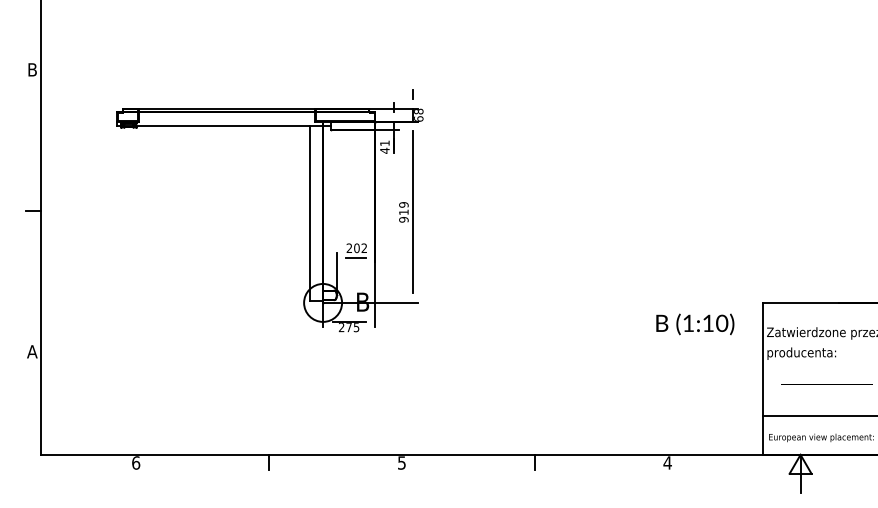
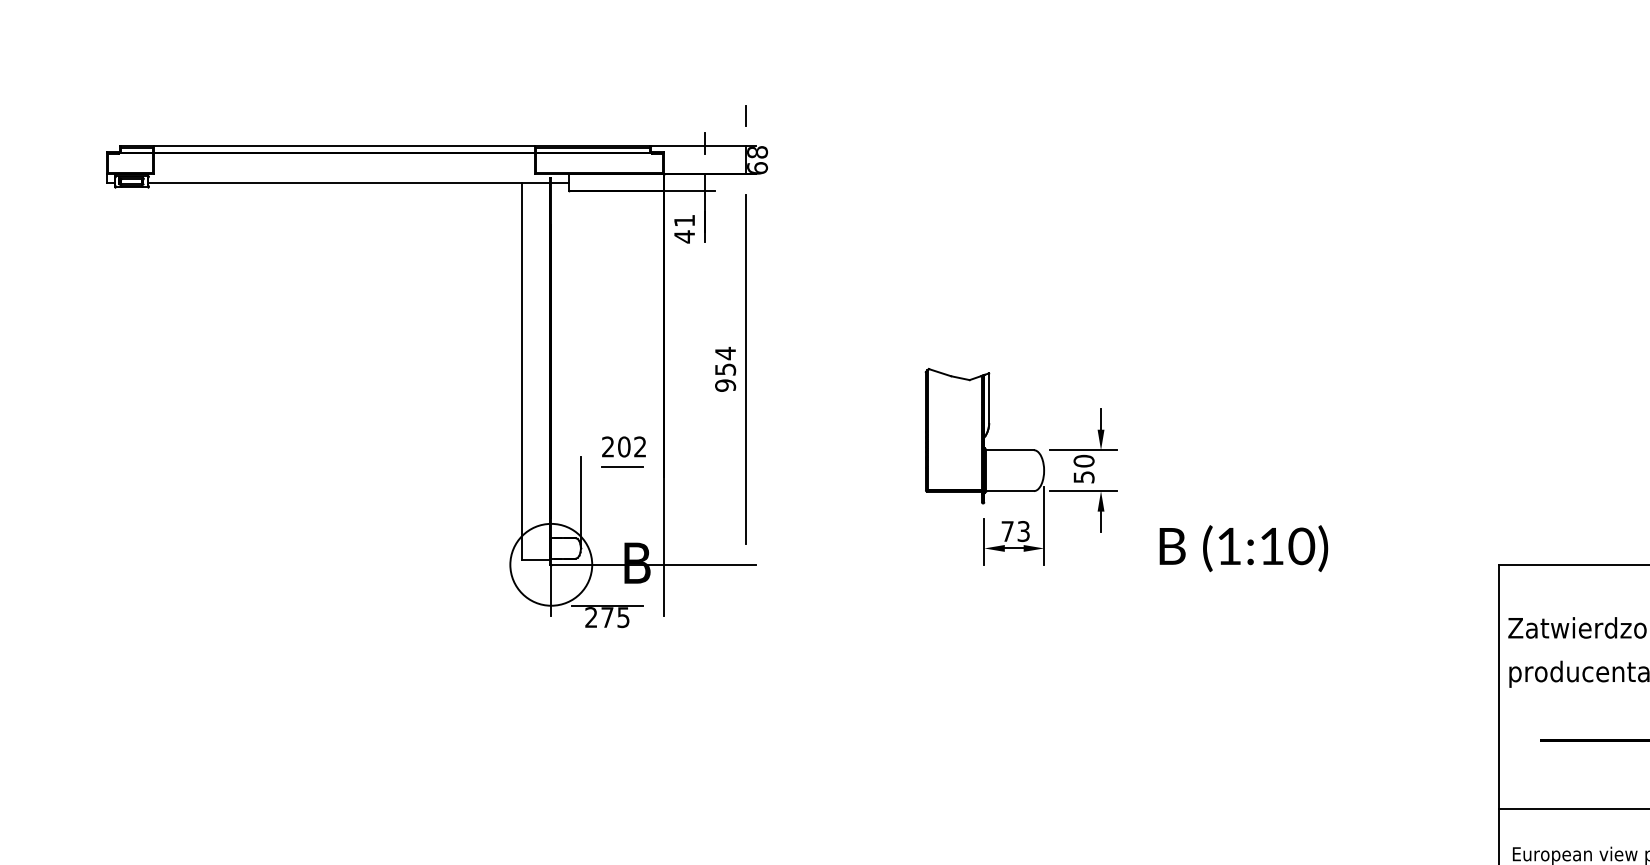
text: (403, 208) -> (724, 361), 919 -> 954
part: (540, 257) -> (1020, 466), added
text: (695, 324) -> (1244, 548), moved

